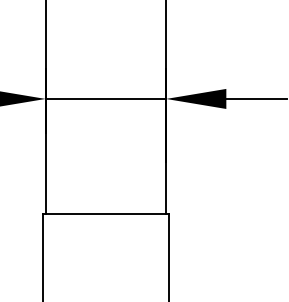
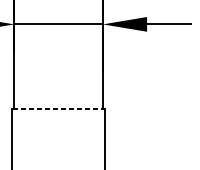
line: (105, 214) -> (58, 109), solid -> dashed

